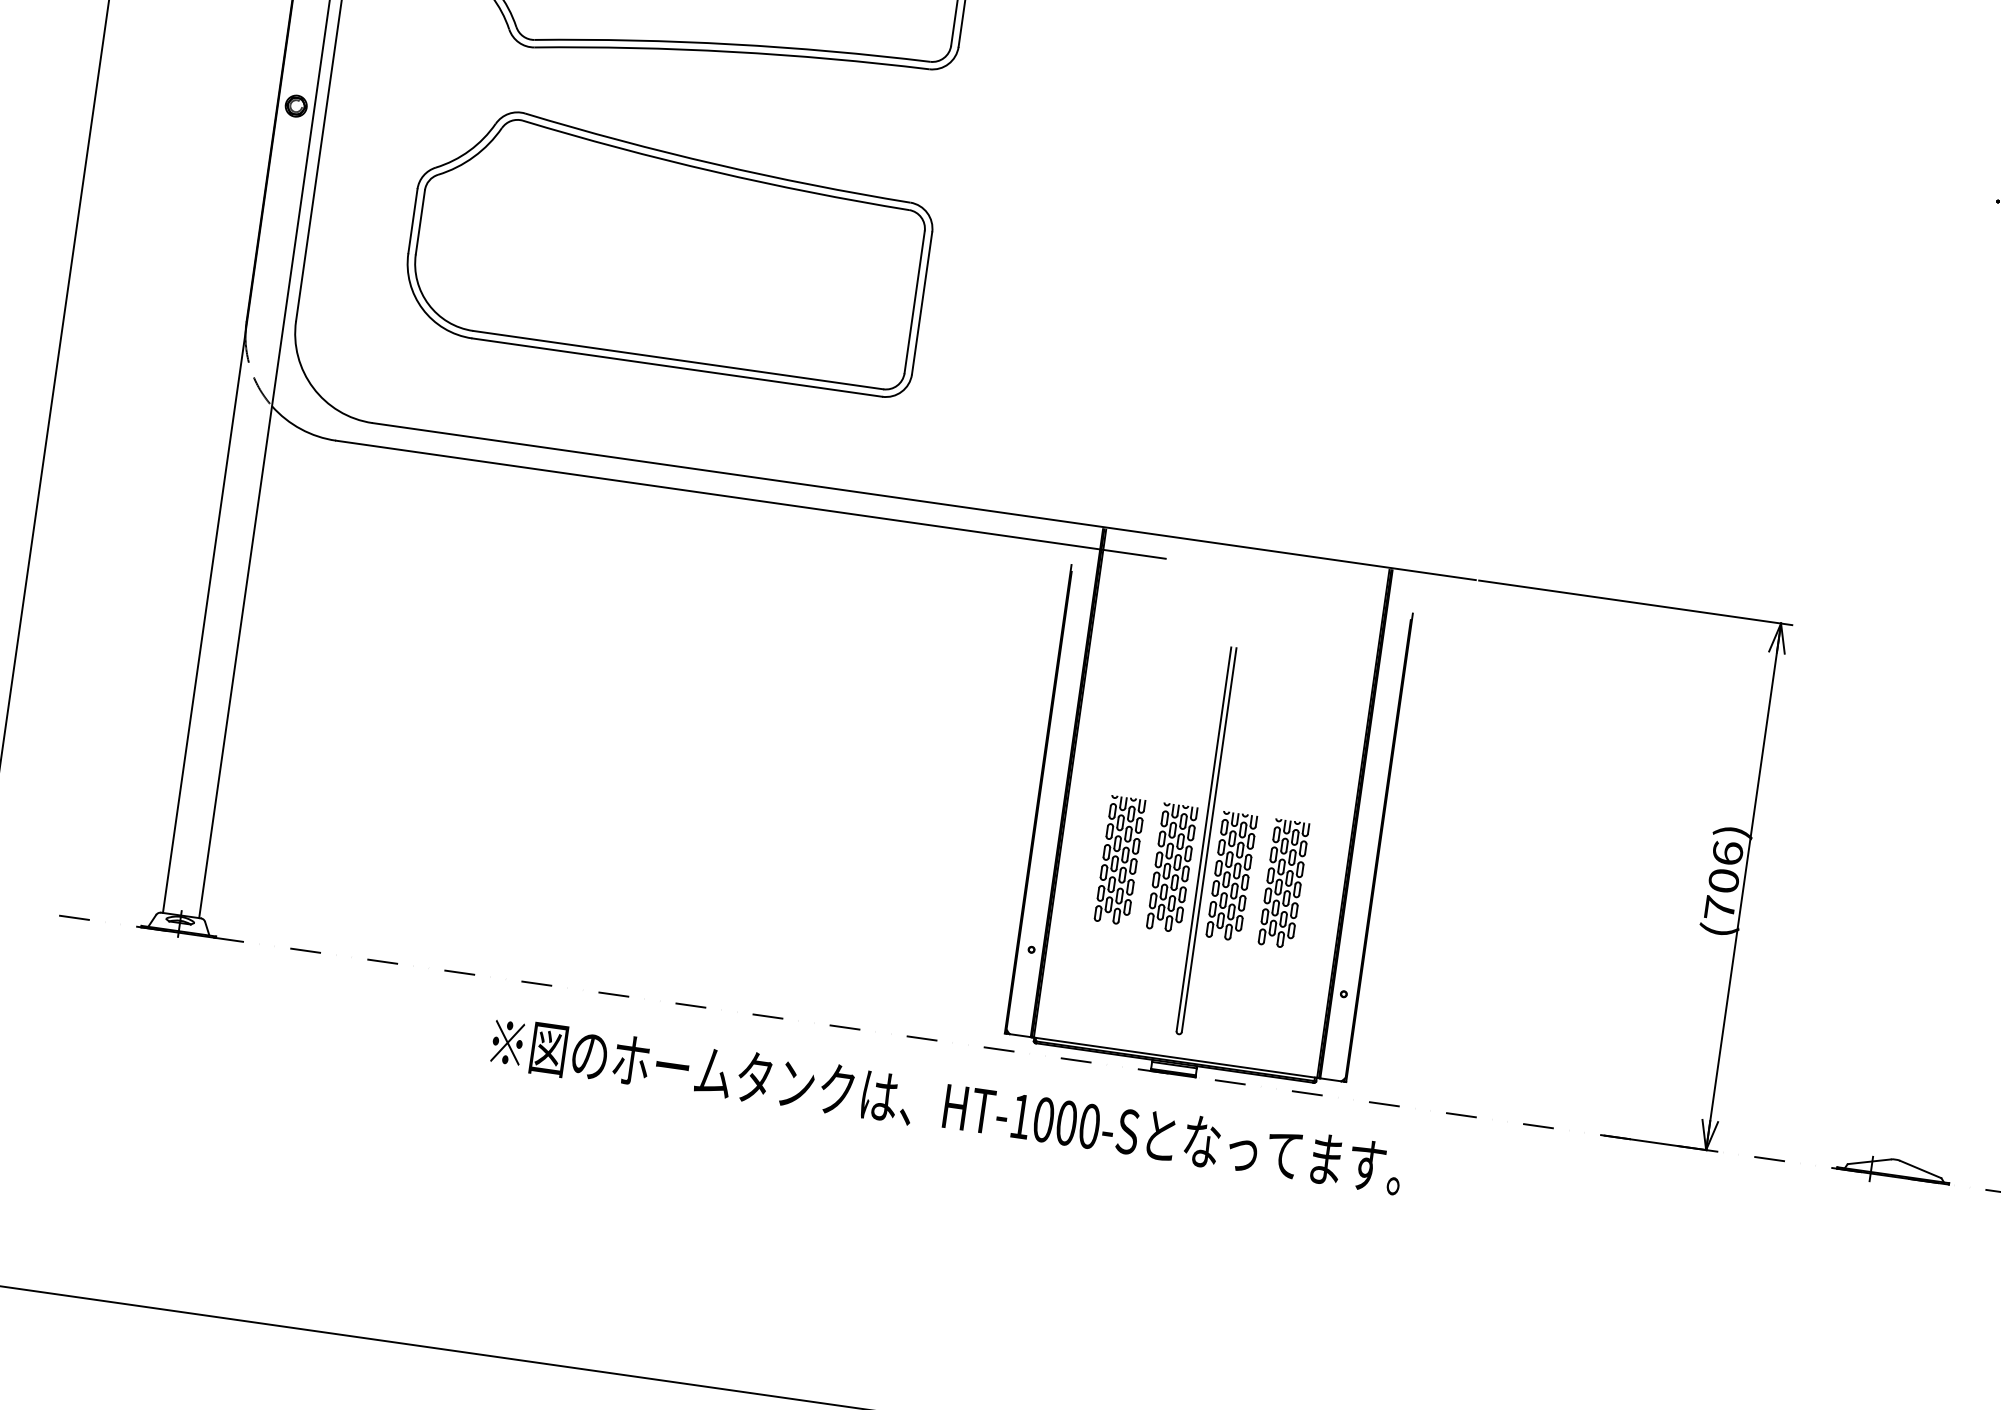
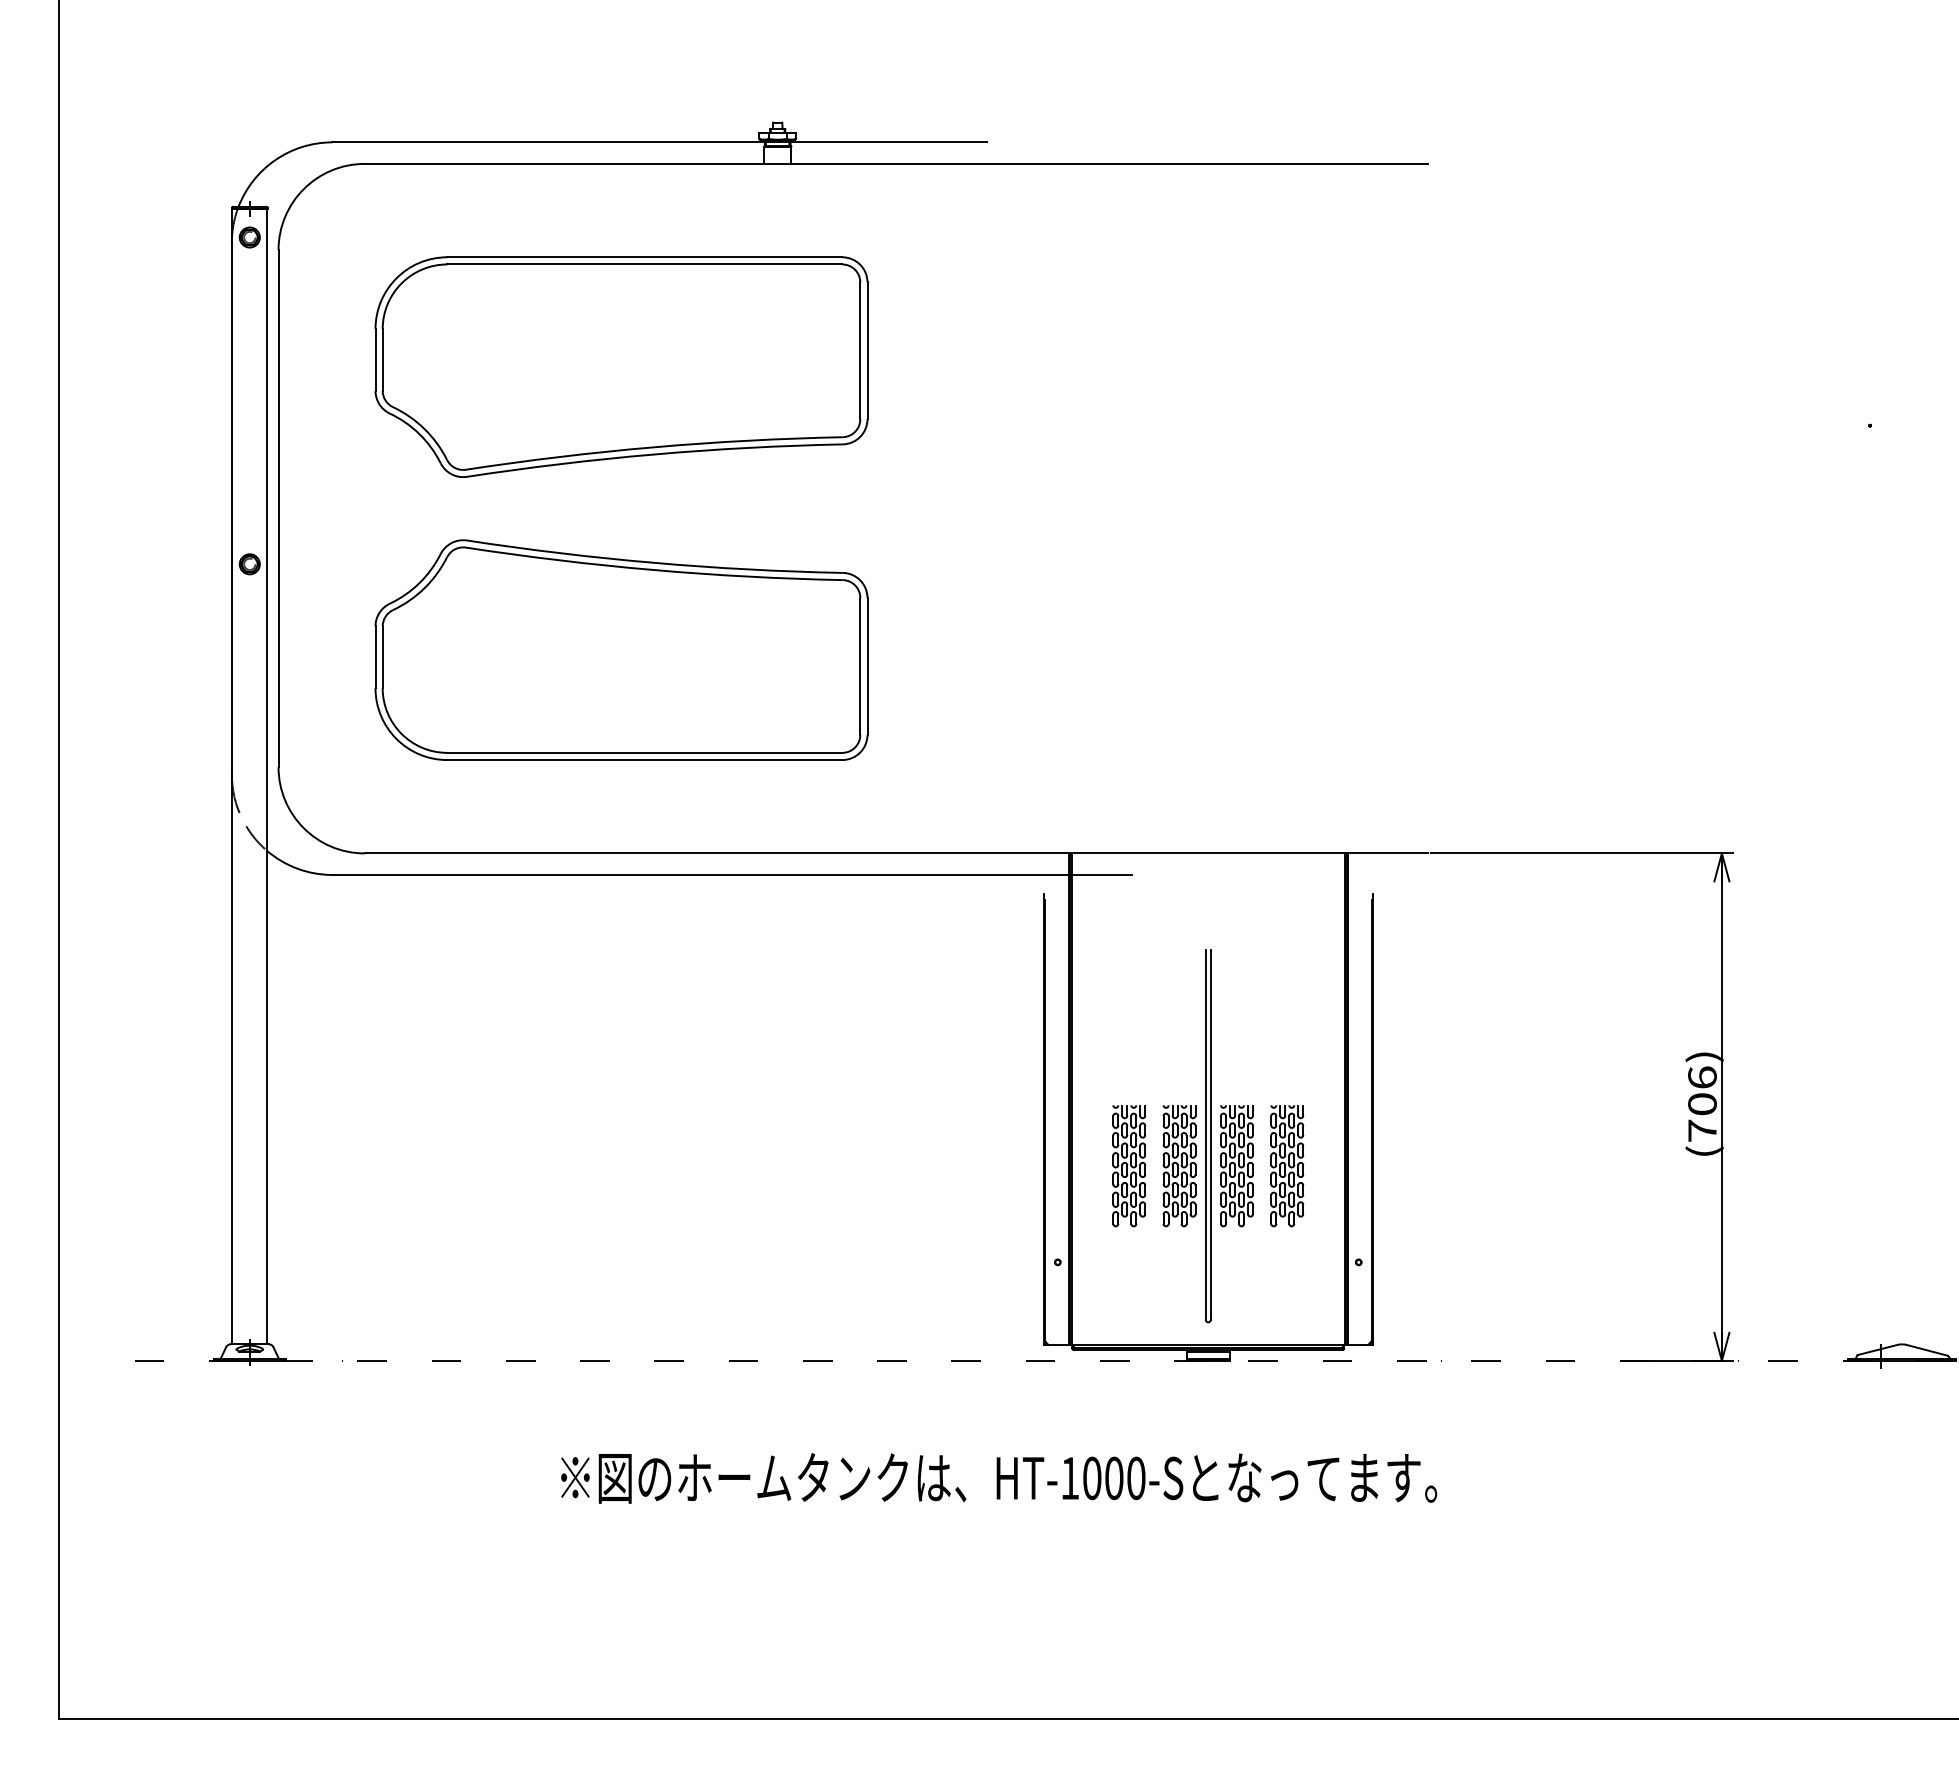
text: (947, 1106) -> (999, 1478), moved

